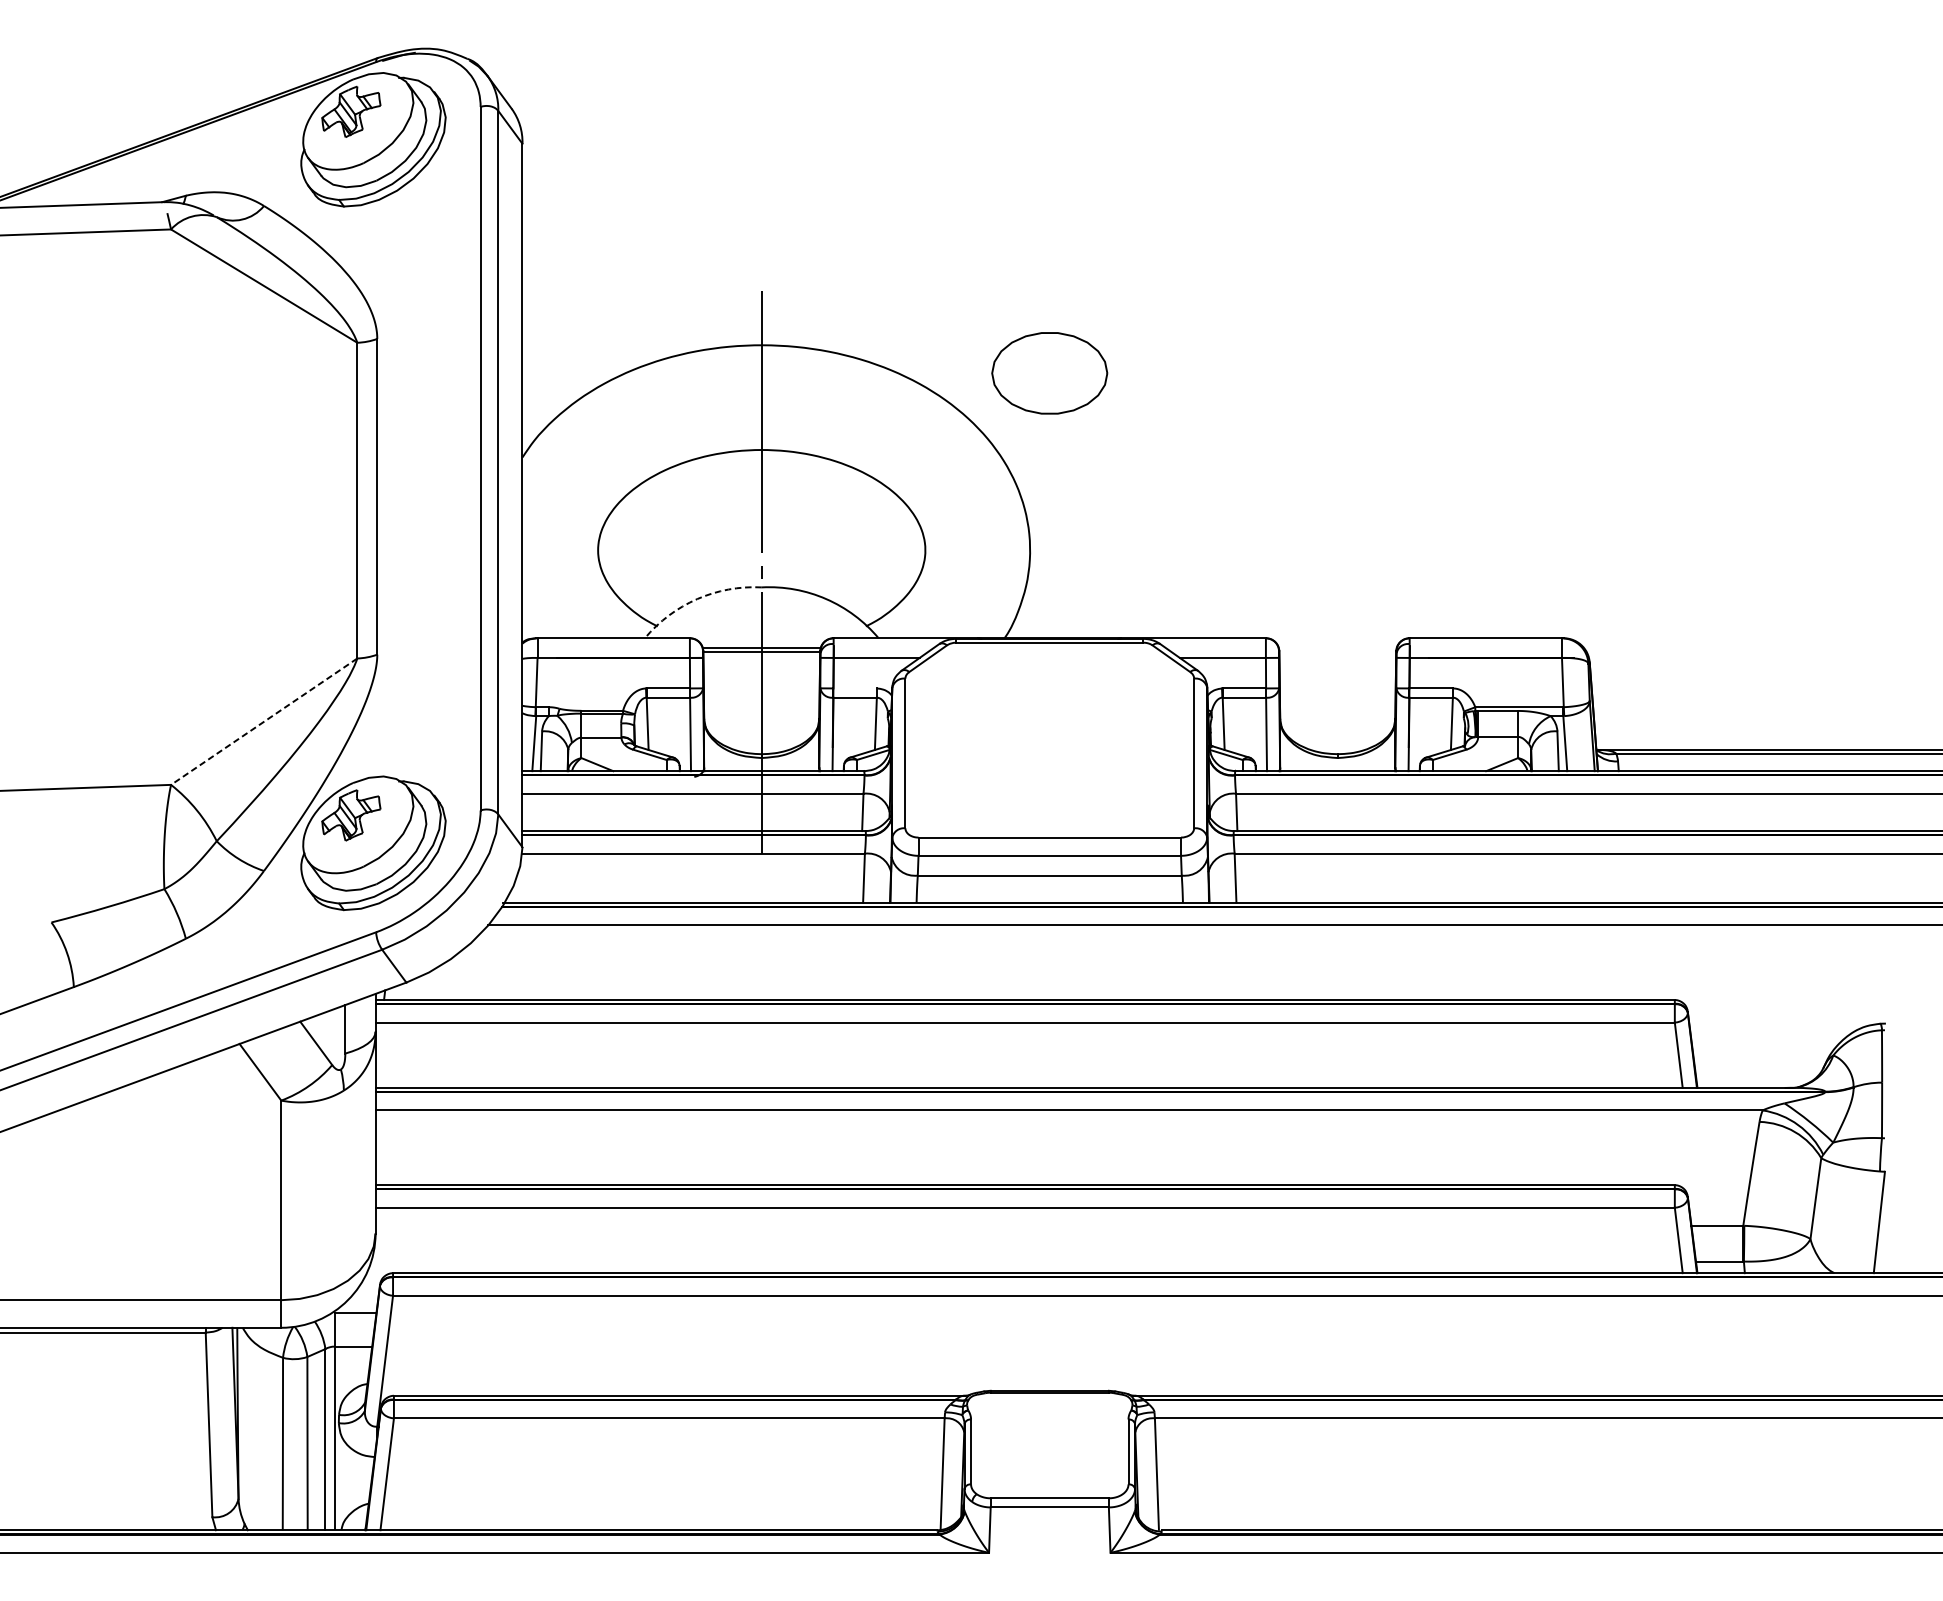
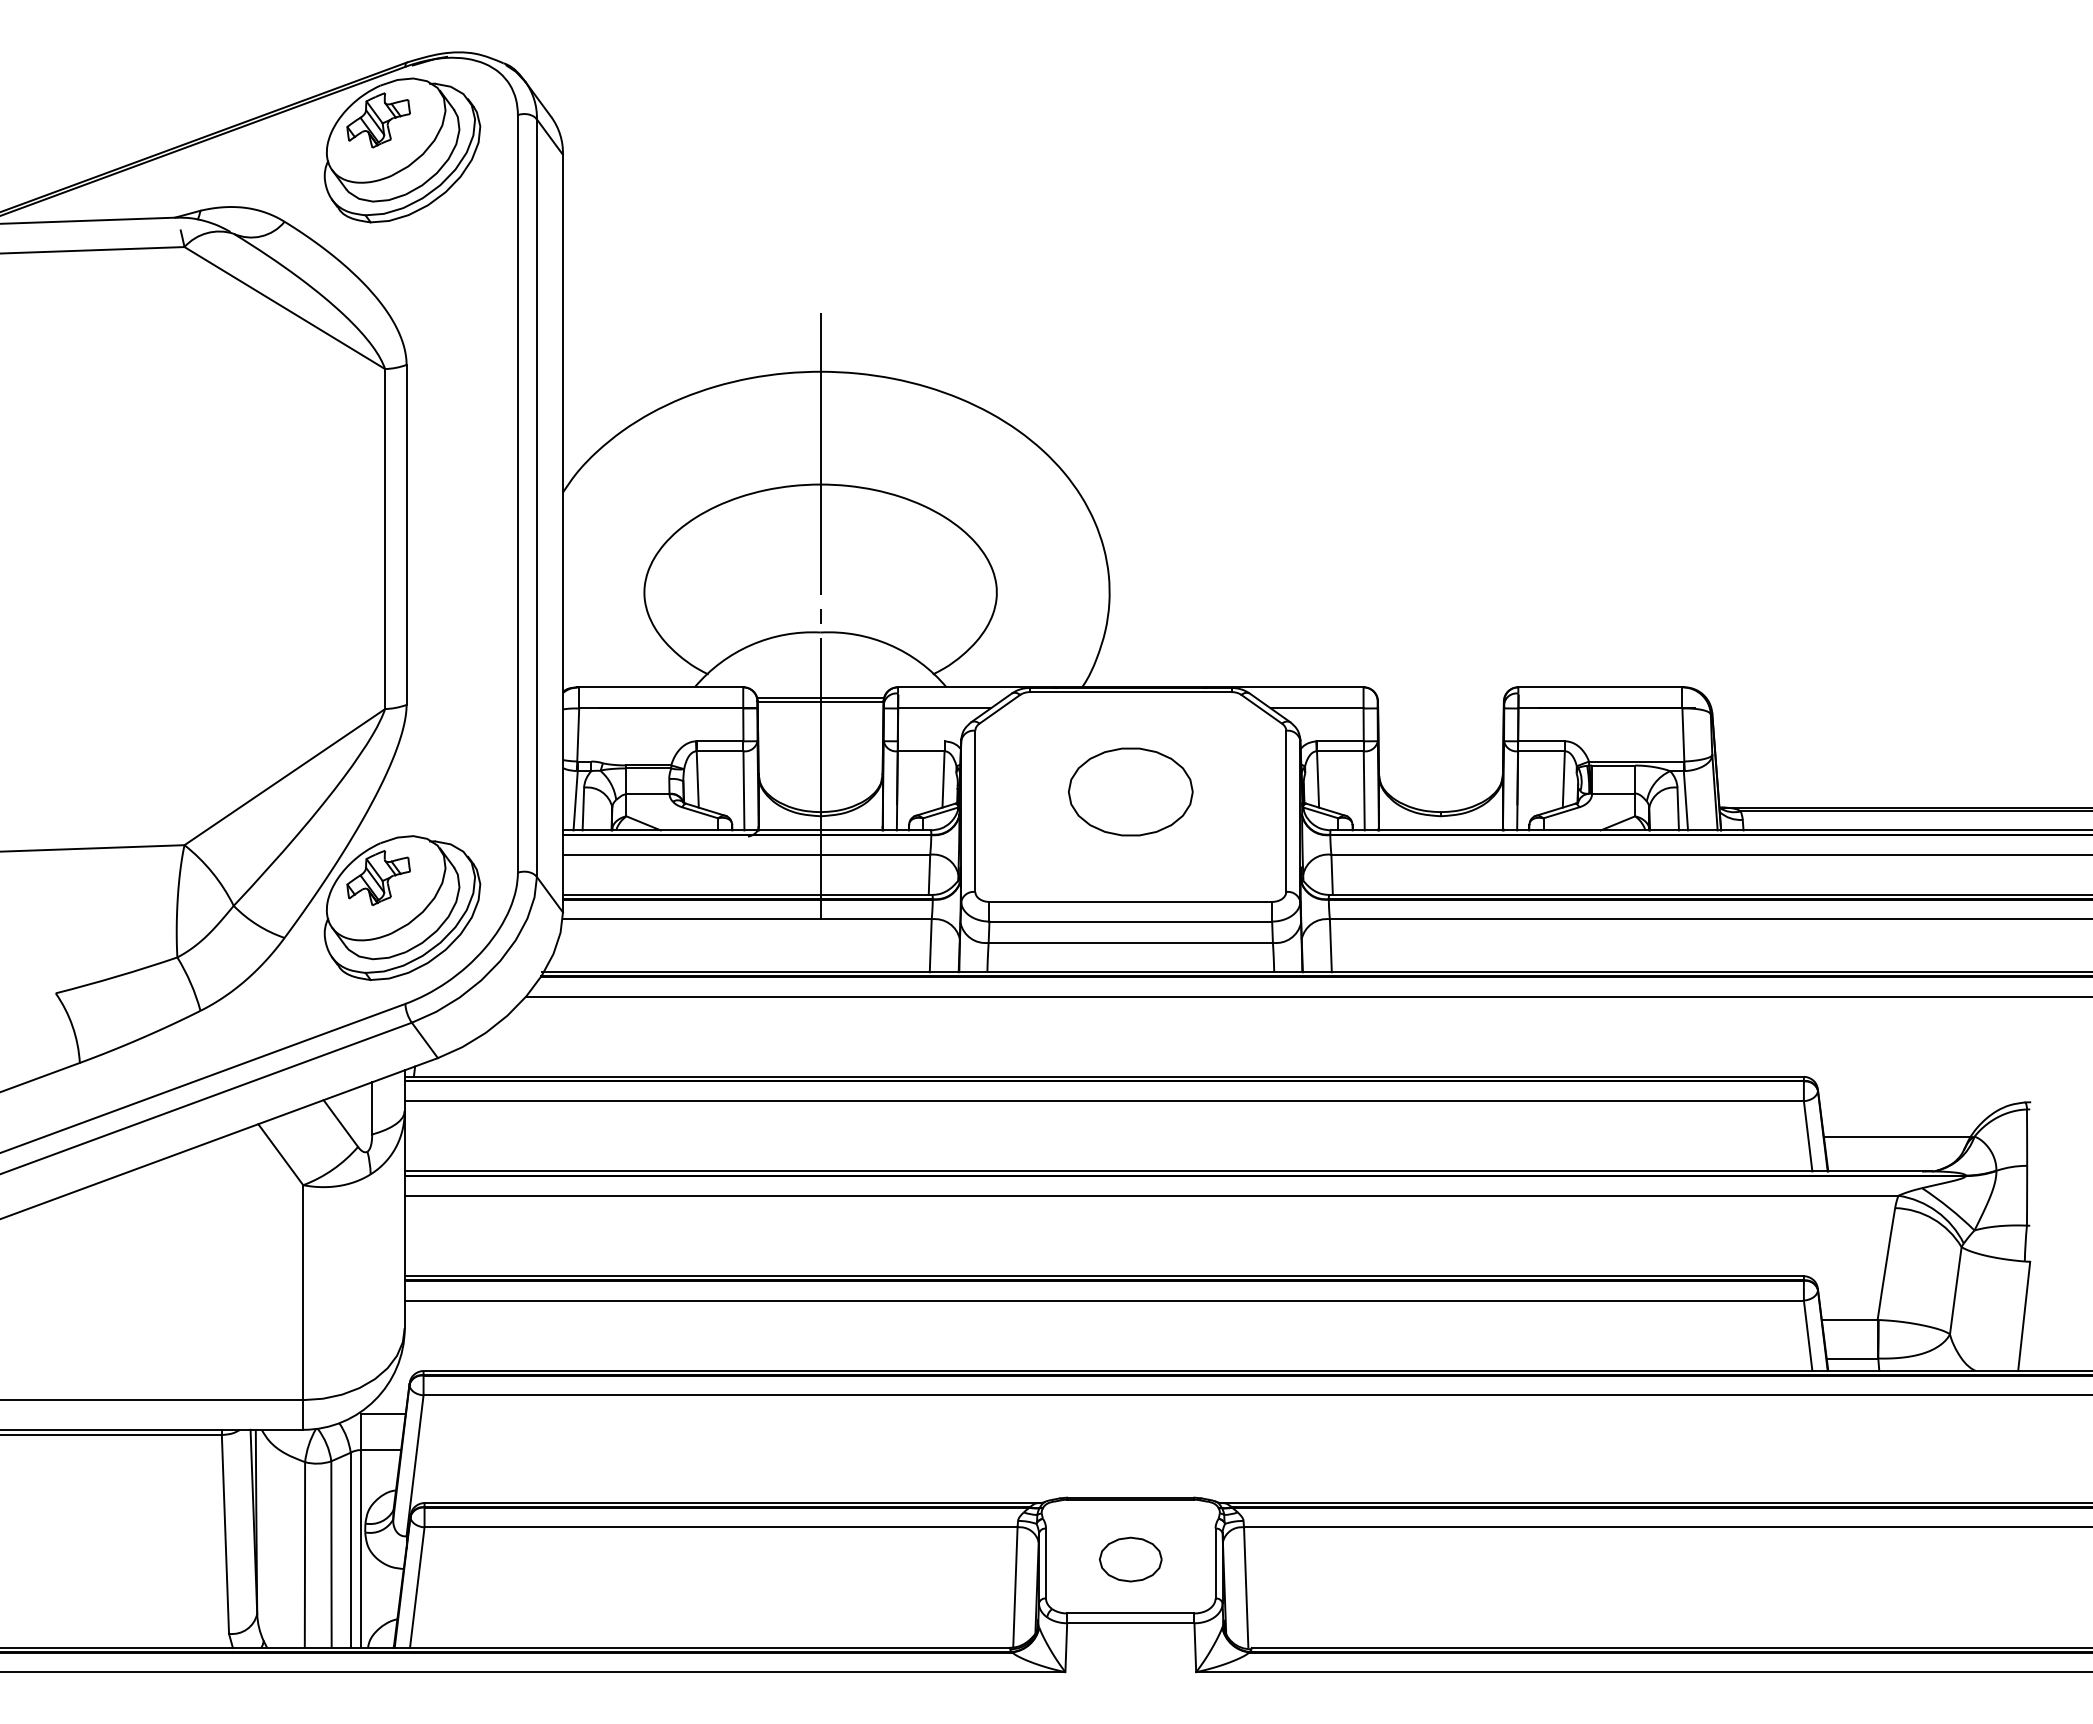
part: (1049, 372) -> (1130, 791), moved
arc: (697, 599) -> (751, 645), dashed -> solid
line: (263, 722) -> (284, 777), dashed -> solid
line: (1761, 1055) -> (1897, 1136), added
part: (1049, 1448) -> (1130, 1559), added

